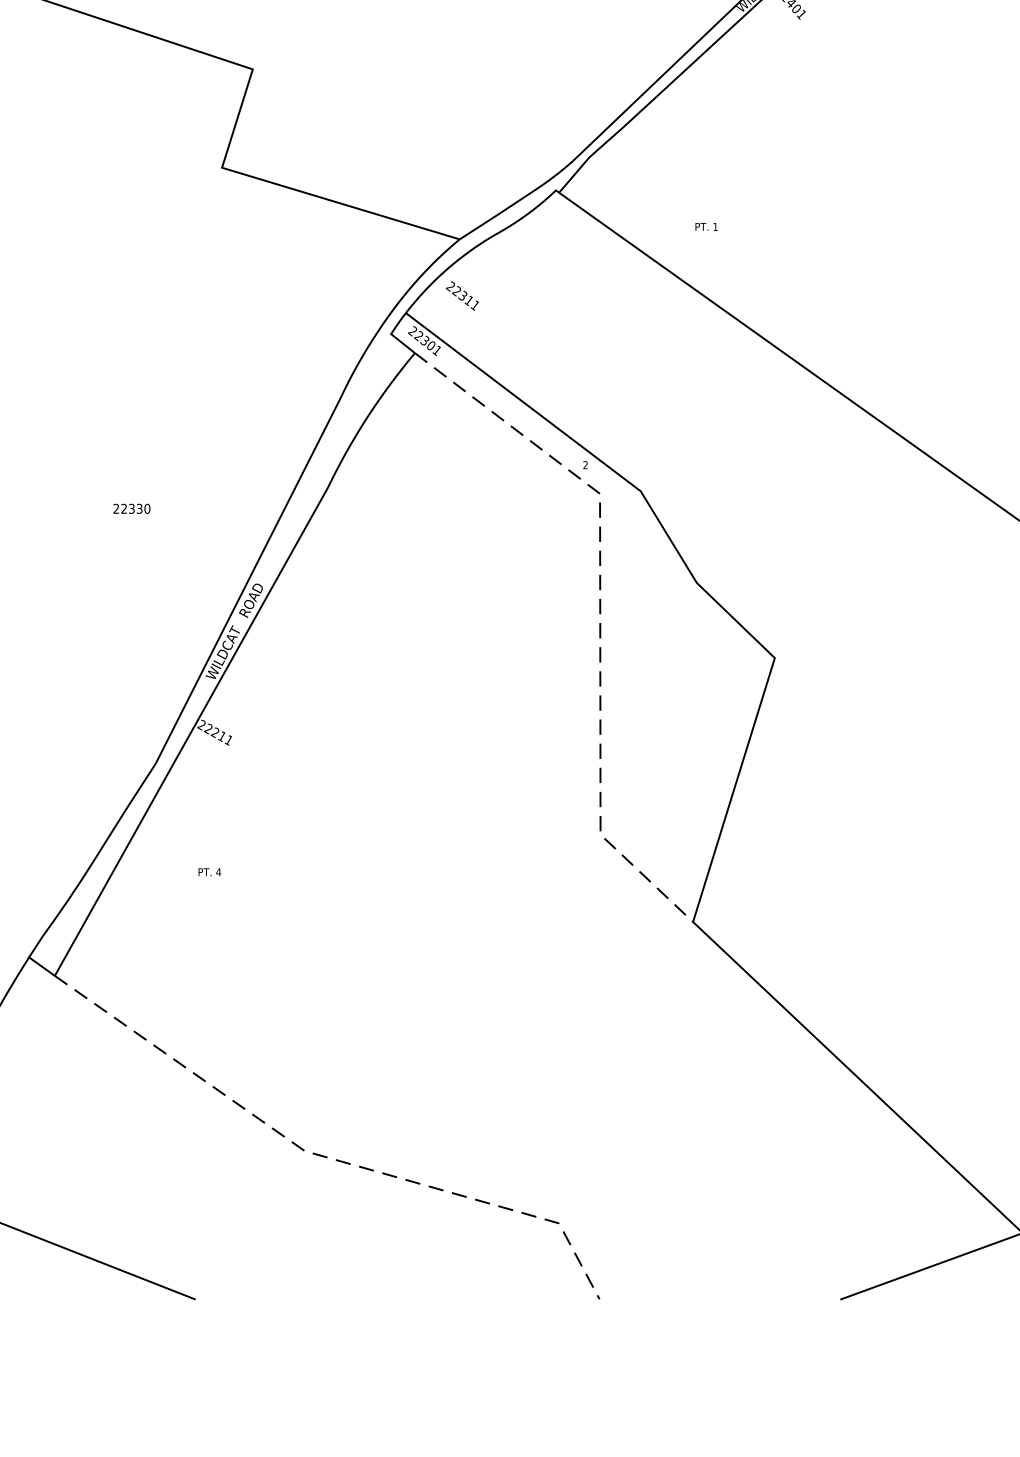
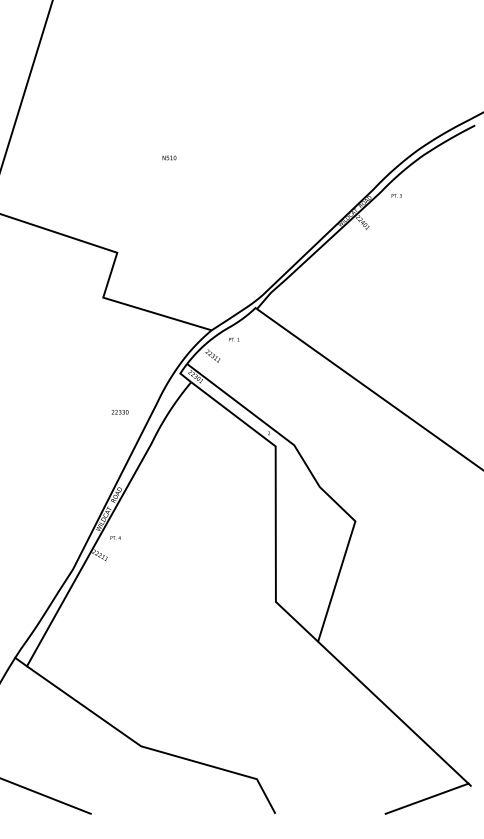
text: (707, 226) -> (234, 339), moved
text: (130, 509) -> (119, 412), moved
line: (599, 612) -> (275, 500), dashed -> solid
text: (209, 871) -> (115, 537), moved
line: (327, 1158) -> (151, 749), dashed -> solid

